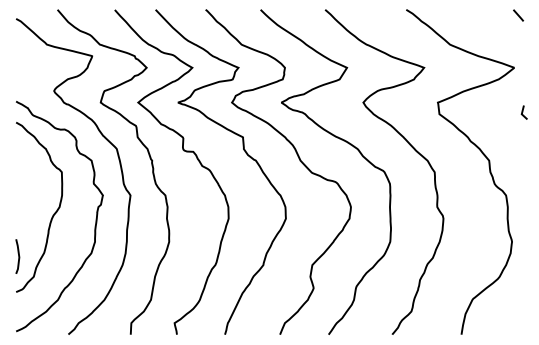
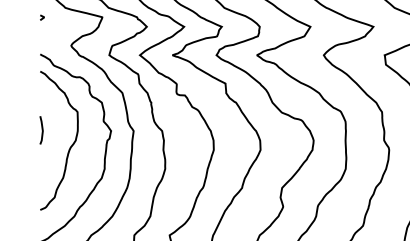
line: (18, 55) -> (42, 16), added
curve: (18, 256) -> (42, 130), moved

